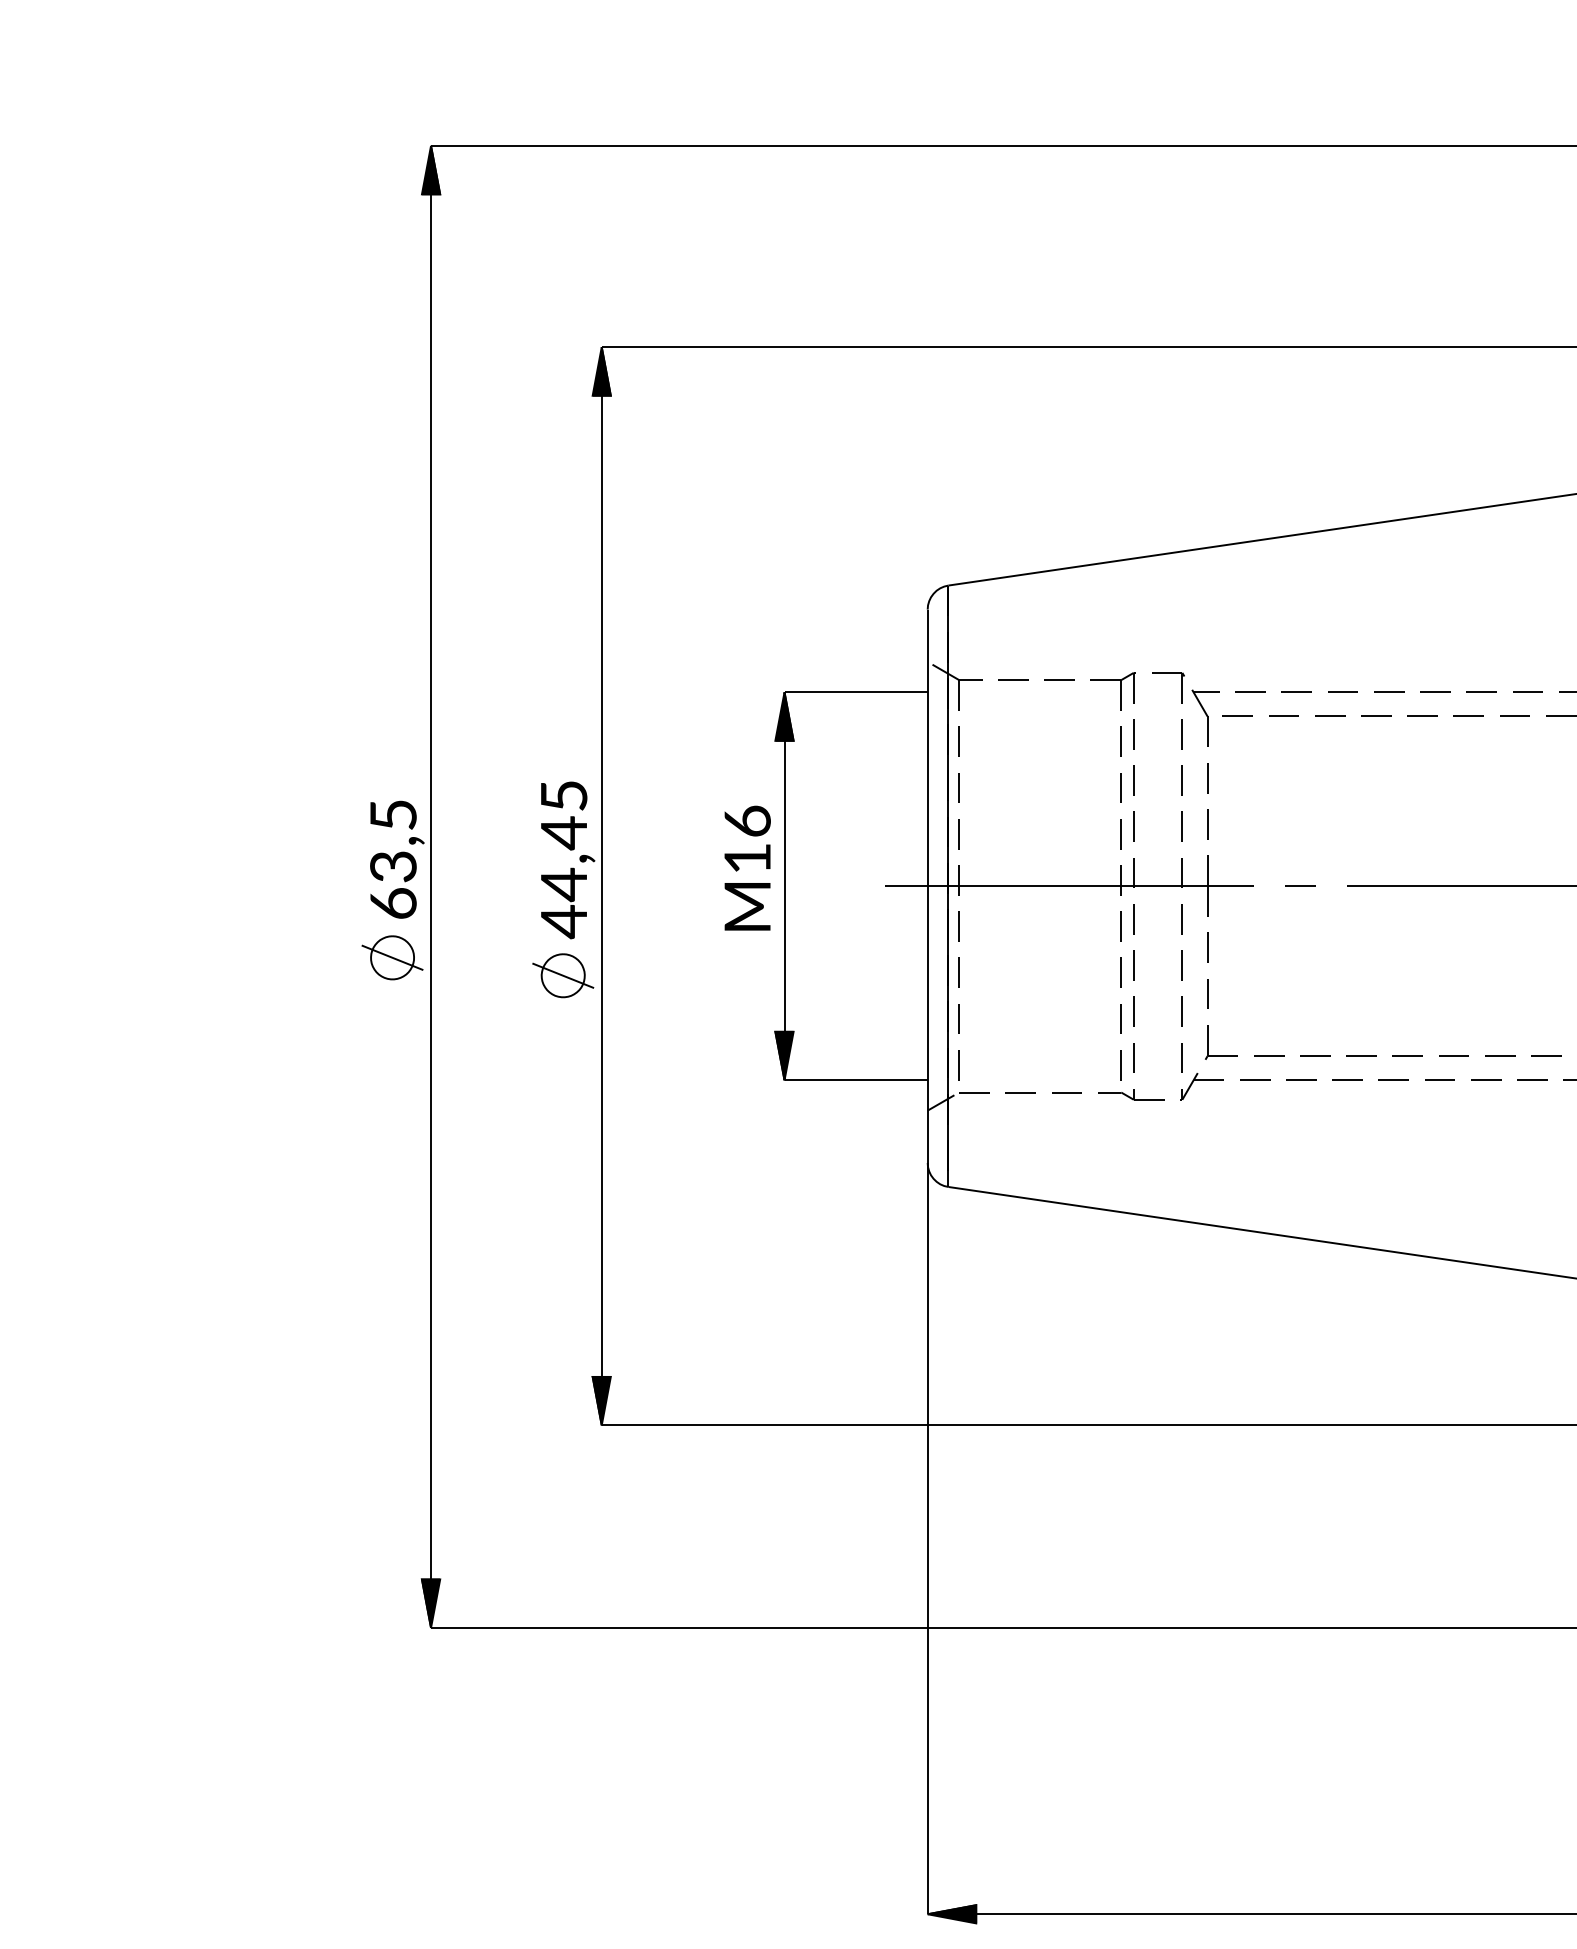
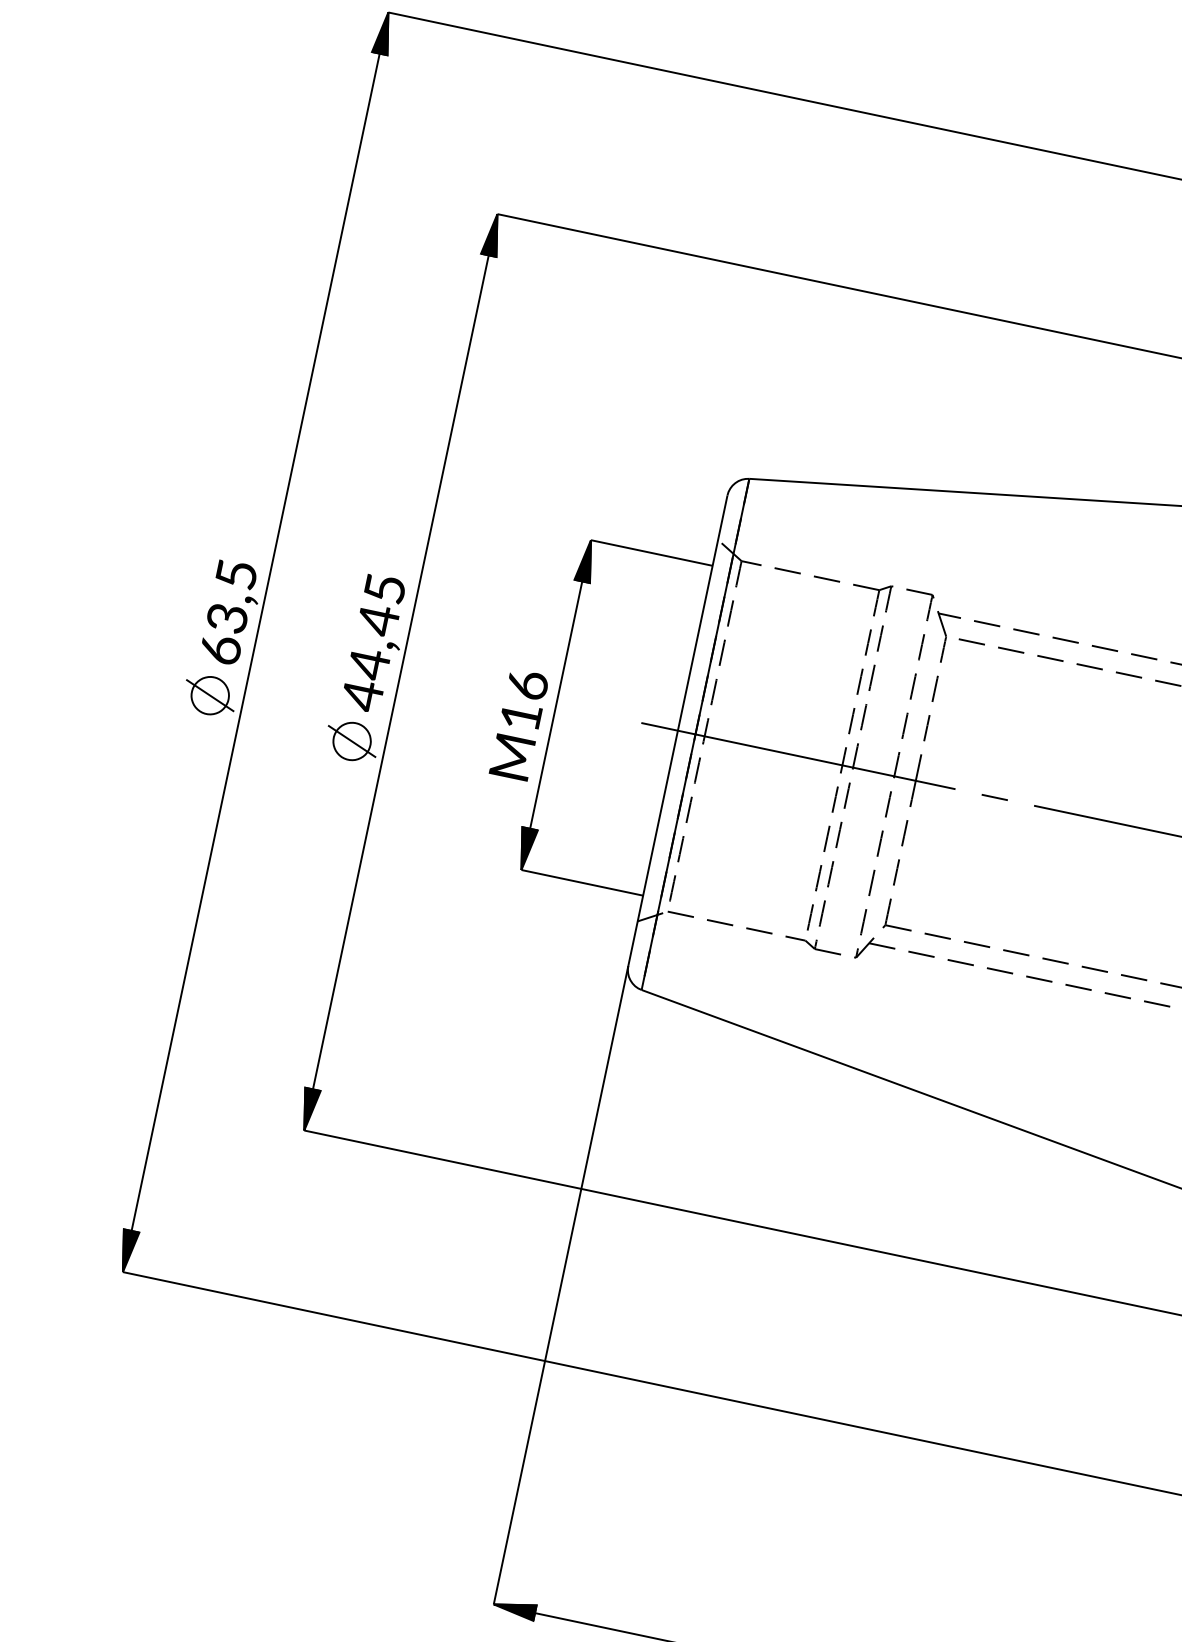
text: (747, 867) -> (519, 724), moved

